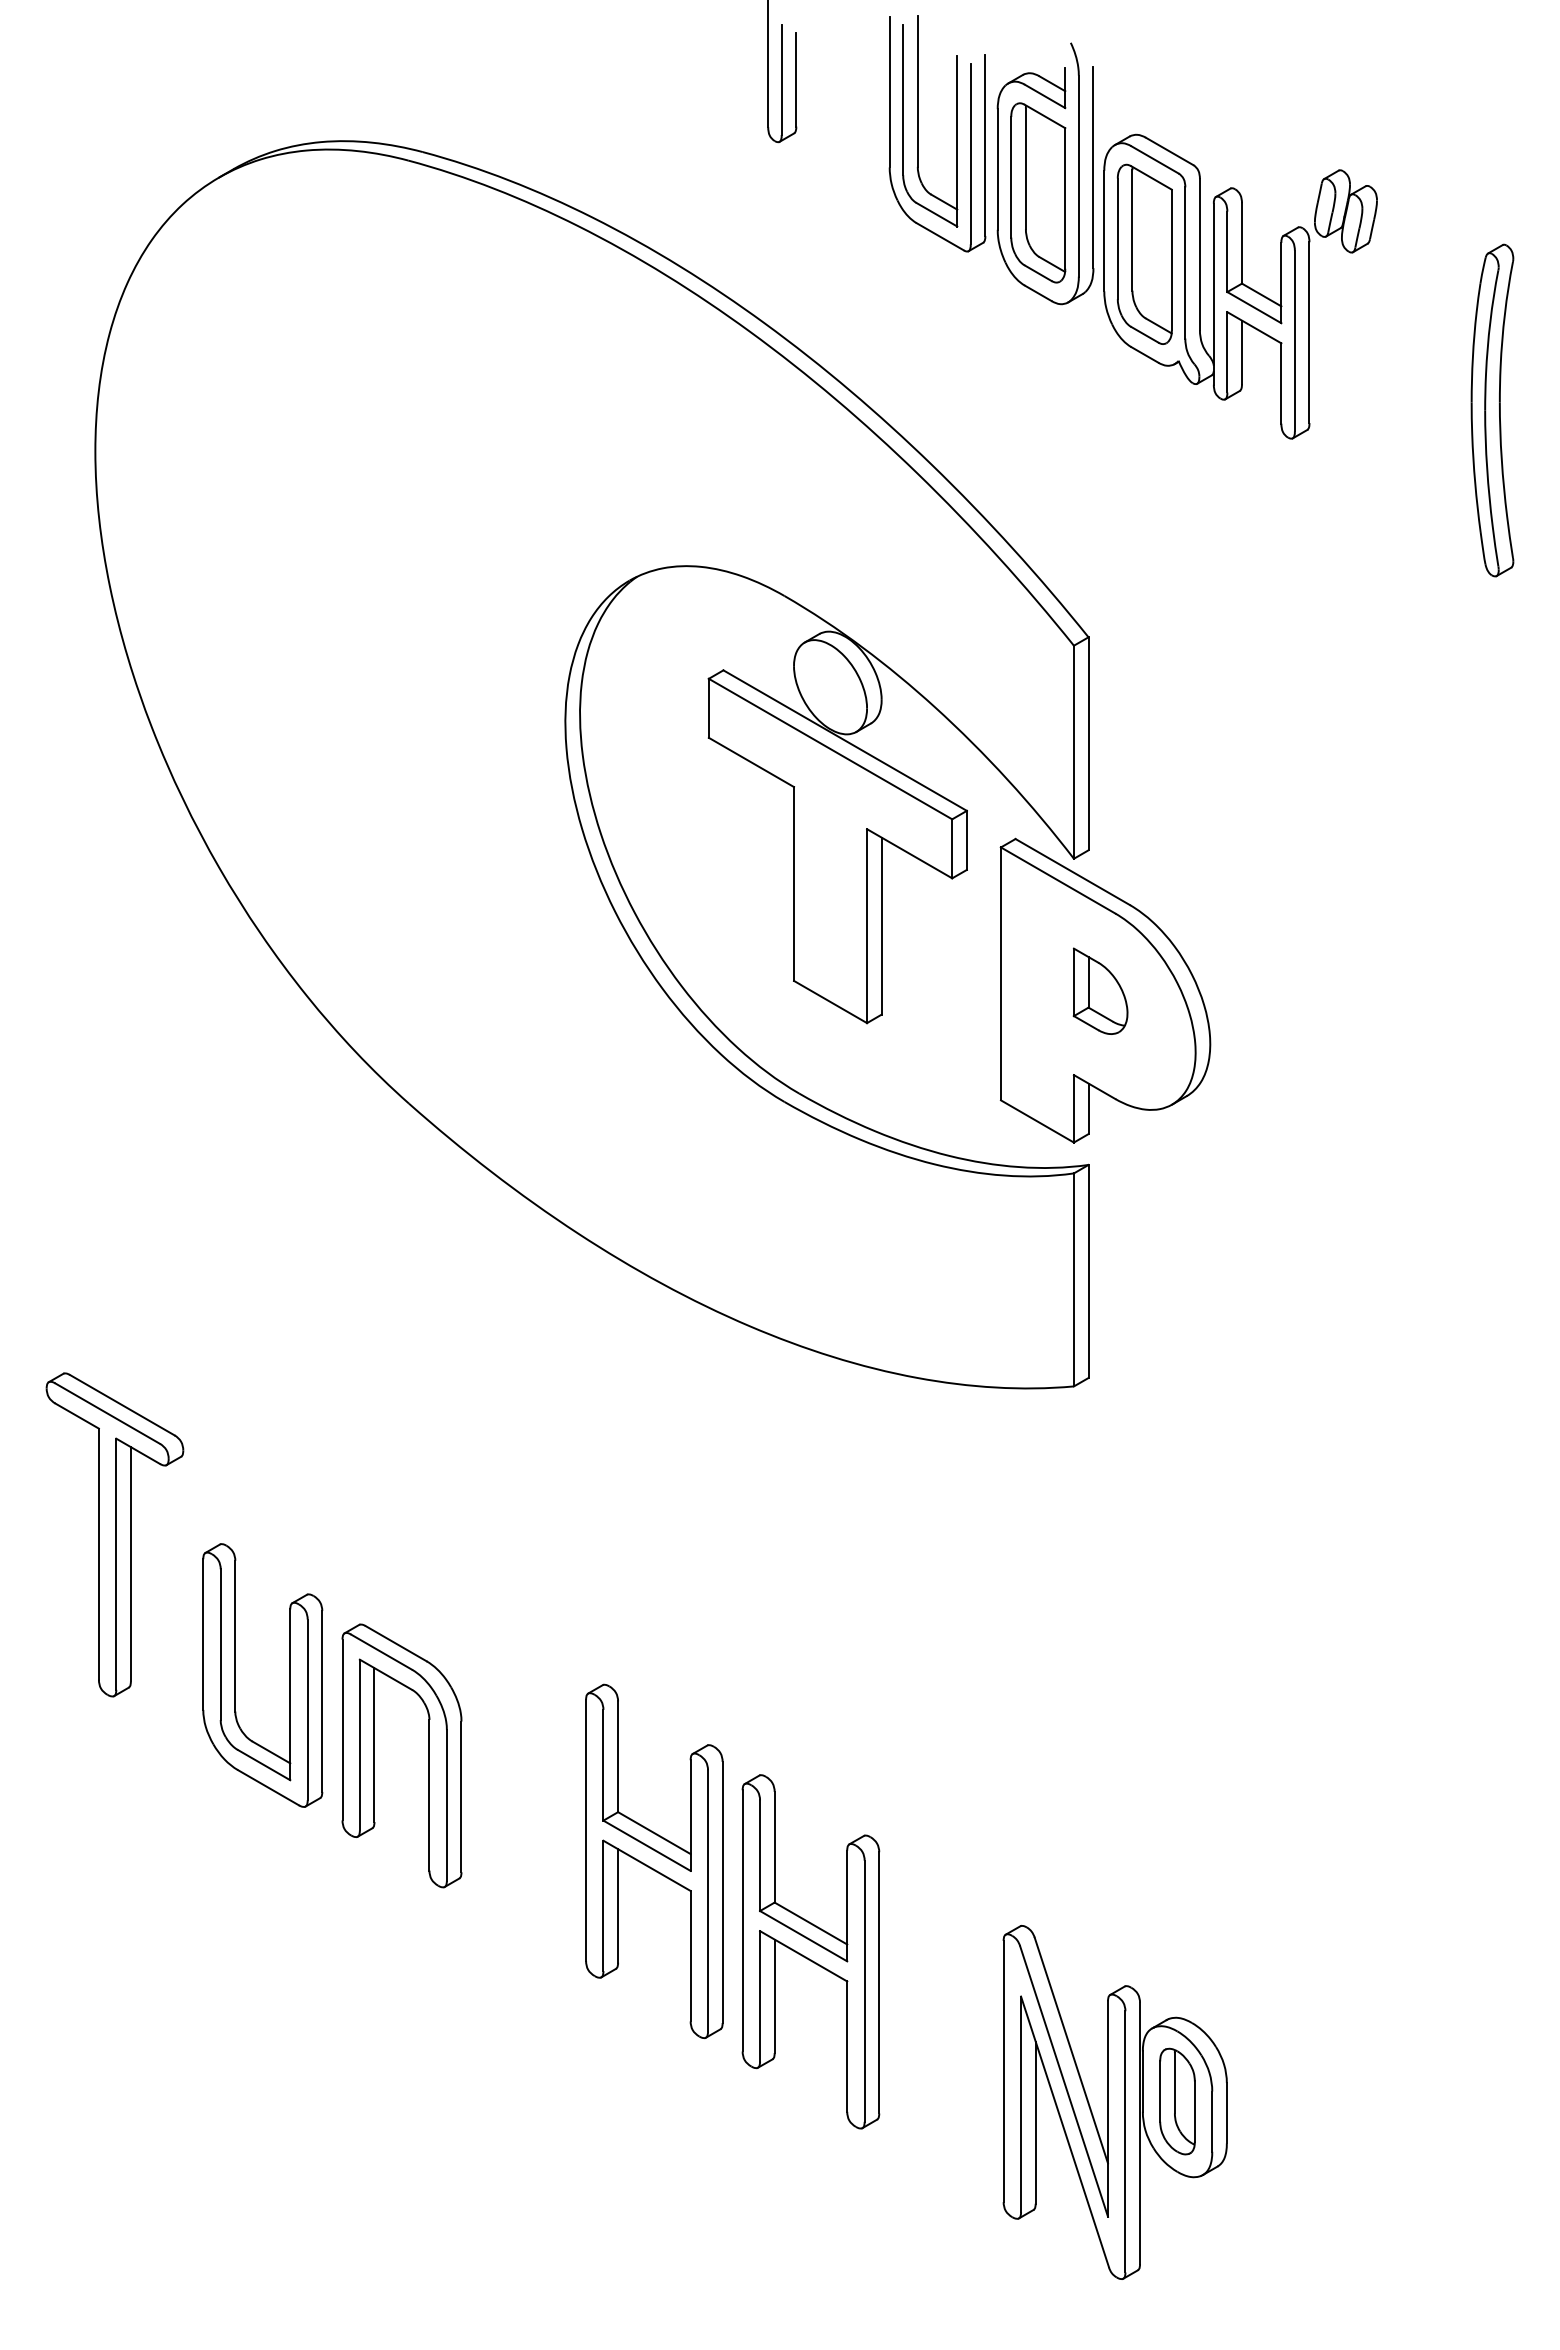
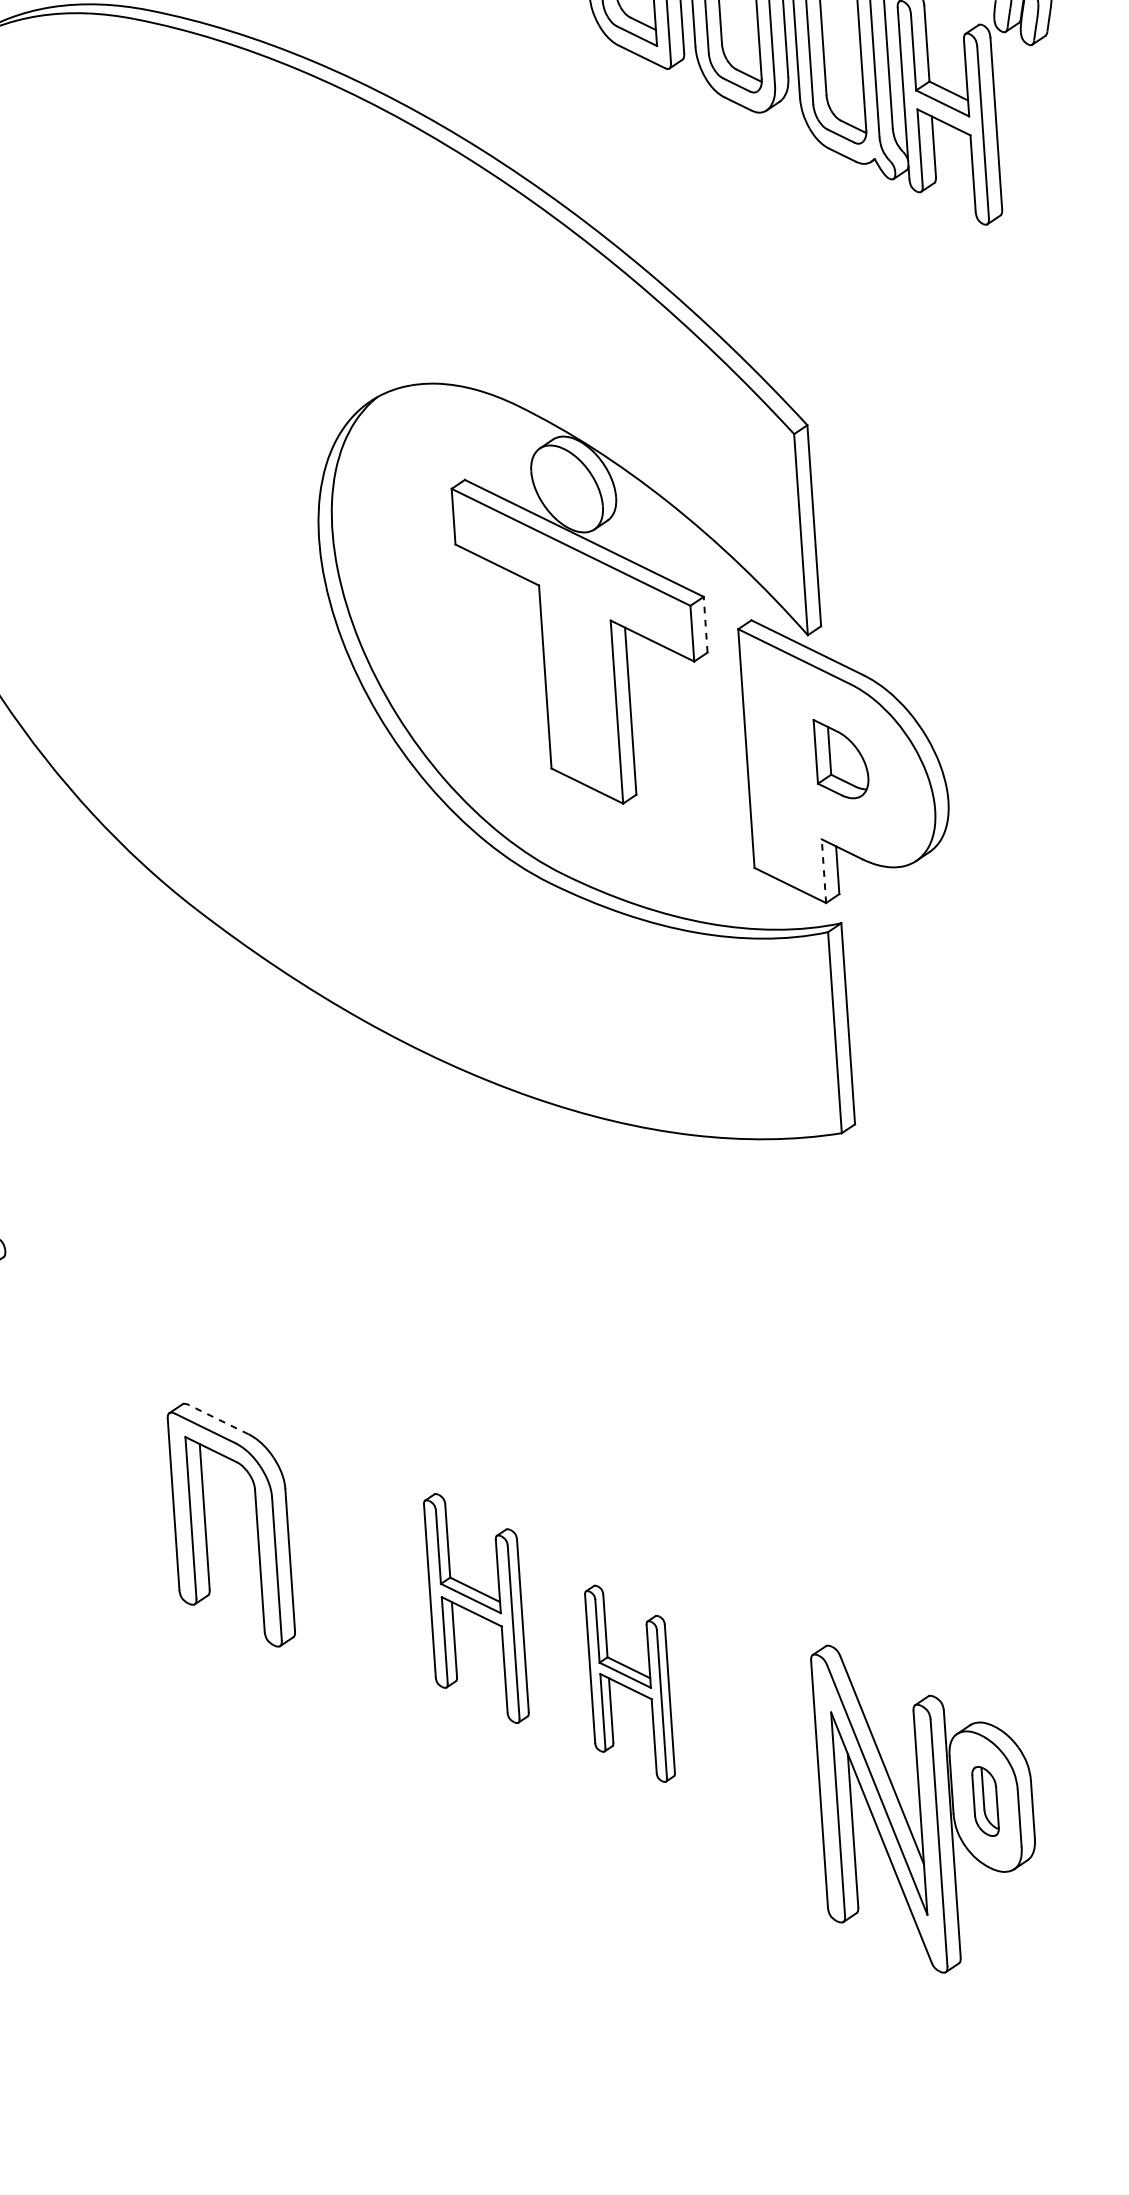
line: (966, 840) -> (705, 624), solid -> dashed
line: (1073, 1108) -> (823, 870), solid -> dashed
line: (395, 1643) -> (218, 1419), solid -> dashed
part: (235, 1675) -> (69, 1459), removed
part: (654, 1861) -> (476, 1608), size x0.7
part: (810, 1951) -> (629, 1683), size x0.6
part: (1177, 2101) -> (985, 1801), size x0.7

